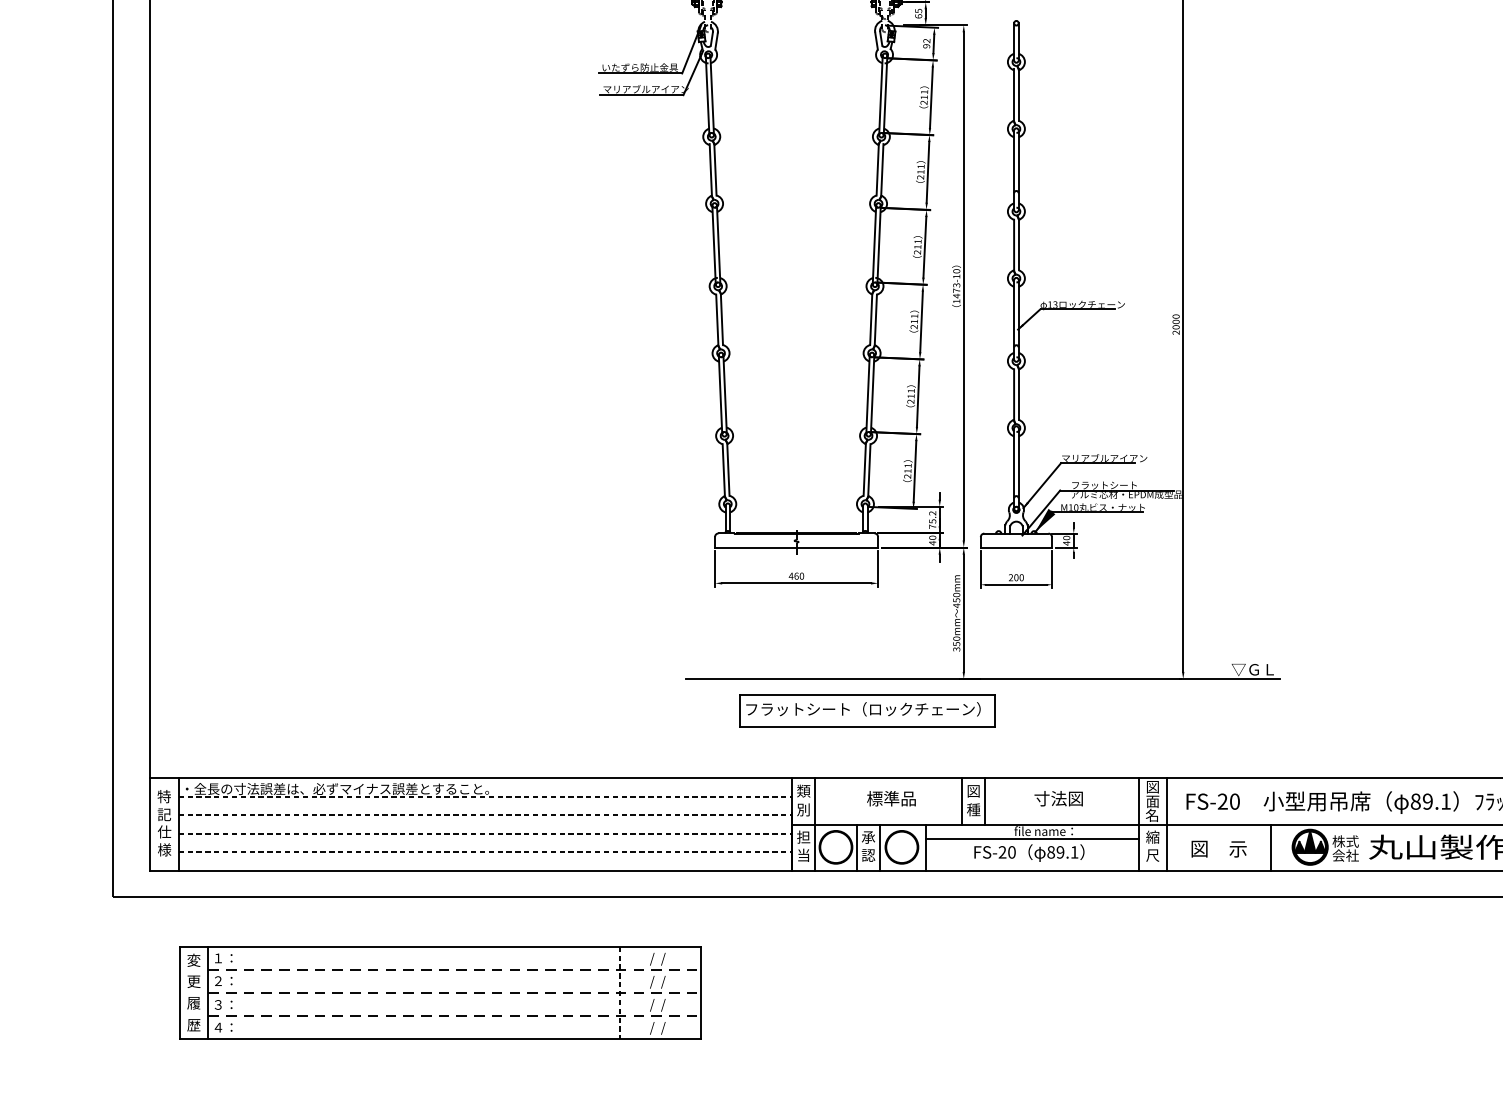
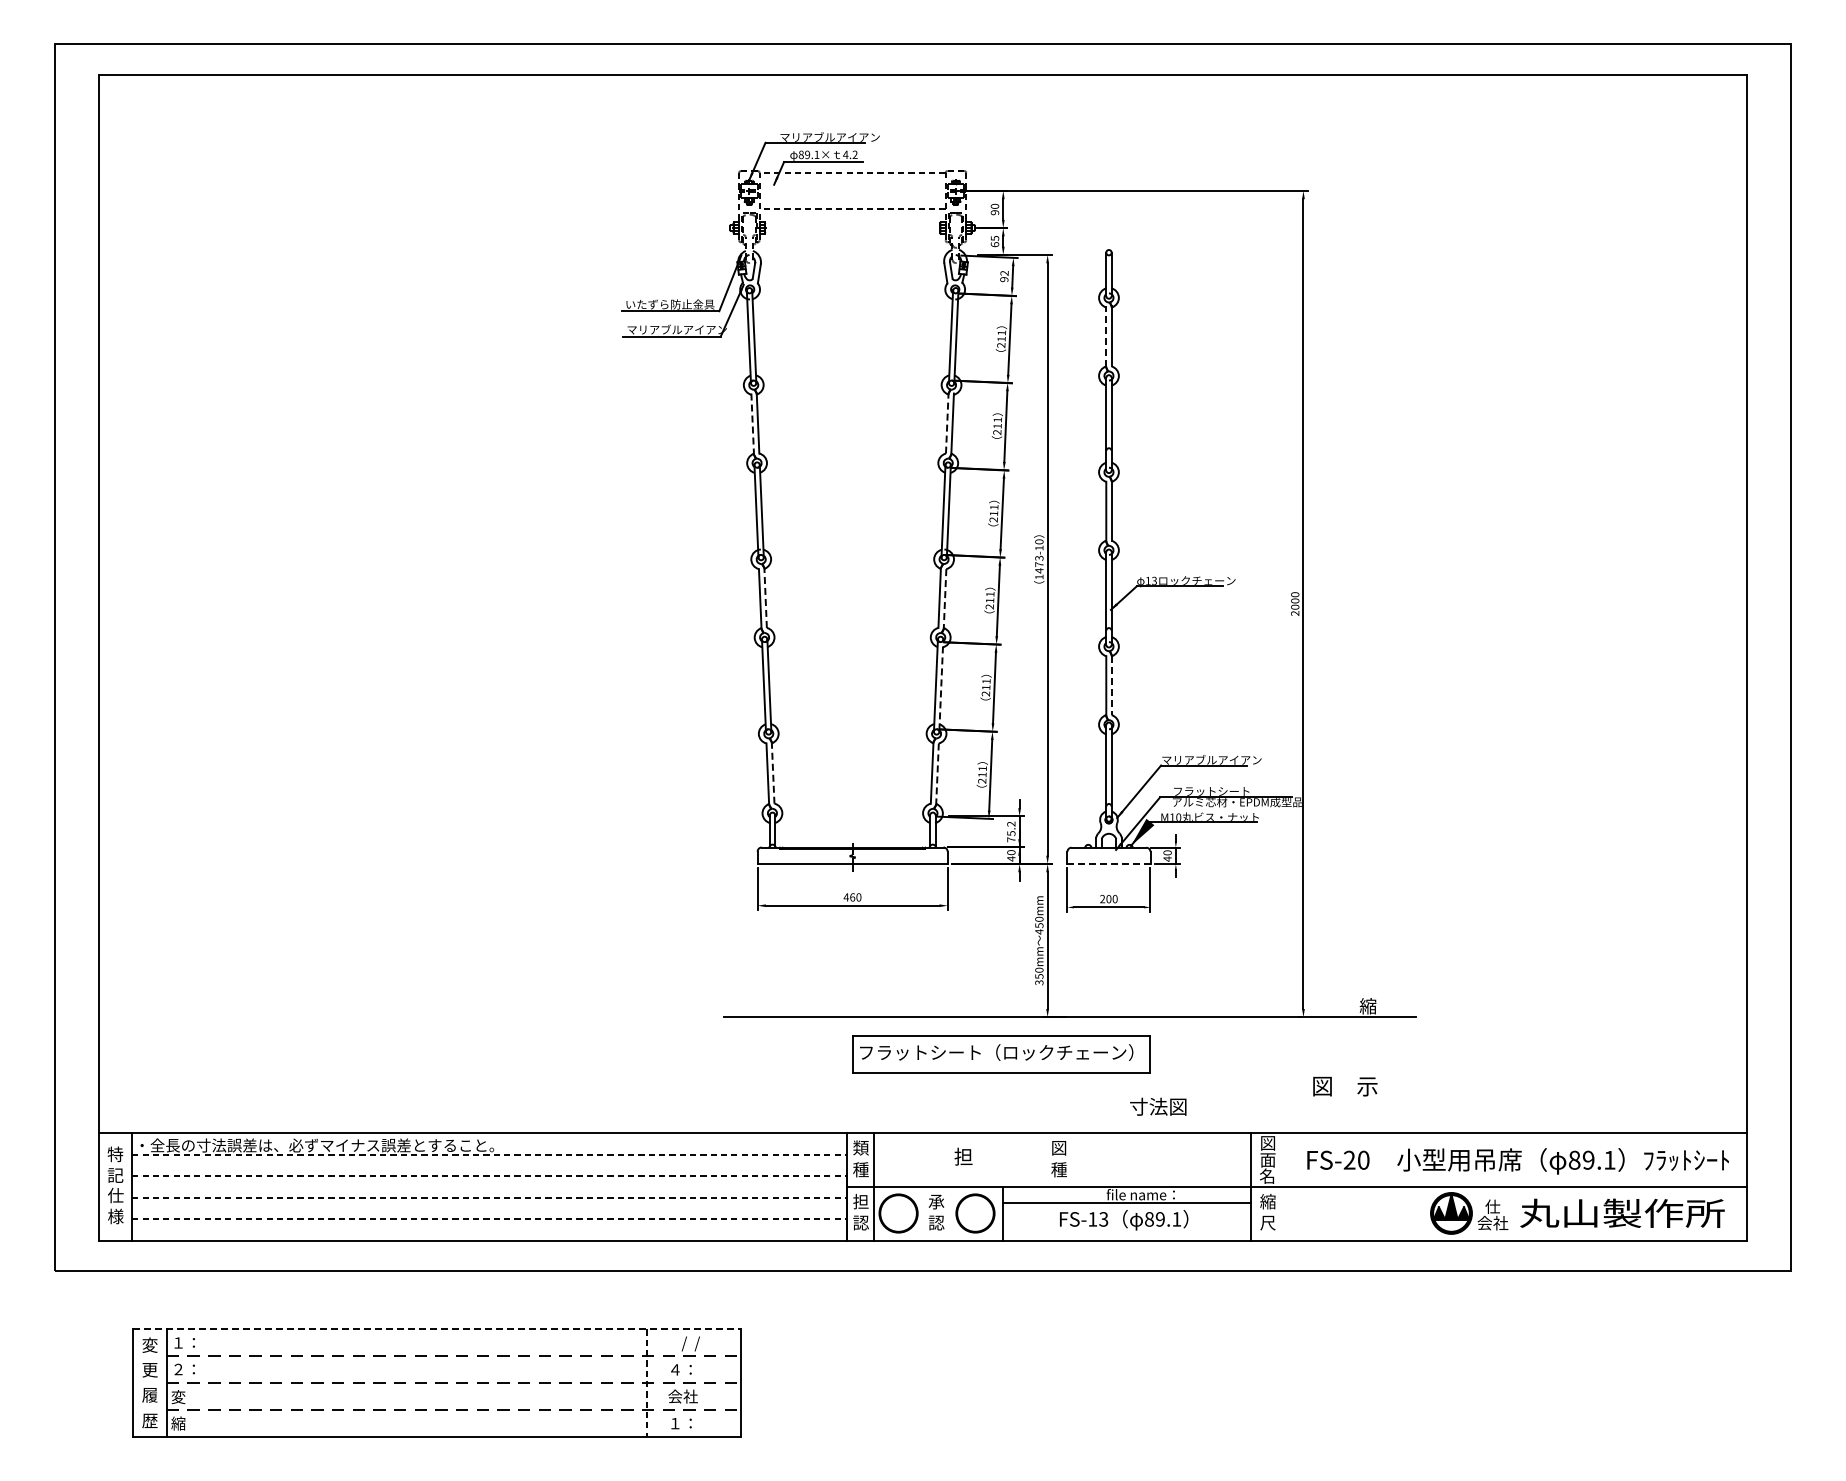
line: (1014, 94) -> (1106, 335), solid -> dashed
line: (877, 169) -> (947, 423), solid -> dashed
line: (710, 170) -> (752, 424), solid -> dashed
line: (721, 319) -> (765, 598), solid -> dashed
line: (876, 319) -> (945, 598), solid -> dashed
line: (872, 393) -> (941, 684), solid -> dashed
line: (1018, 394) -> (1111, 685), solid -> dashed
line: (728, 469) -> (773, 772), solid -> dashed
line: (869, 470) -> (937, 774), solid -> dashed
line: (1016, 548) -> (1108, 864), solid -> dashed
text: (1252, 669) -> (1384, 1006), ▽ＧＬ -> 縮
part: (867, 710) -> (1001, 1054), moved
text: (890, 798) -> (962, 1156), 標準品 -> 担
text: (1058, 798) -> (1158, 1106), moved
line: (961, 801) -> (1045, 1159), removed
line: (984, 801) -> (1071, 1159), removed
text: (803, 809) -> (860, 1169), 別 -> 種
line: (1166, 824) -> (1284, 1186), removed
text: (1345, 841) -> (1492, 1206), 株式 -> 仕
line: (856, 847) -> (922, 1213), removed
line: (879, 847) -> (949, 1213), removed
line: (1270, 847) -> (1405, 1213), removed
text: (1219, 849) -> (1345, 1086), moved
text: (1007, 852) -> (1098, 1219), FS-20 -> FS-13
text: (803, 855) -> (860, 1222), 当 -> 認
line: (440, 946) -> (437, 1329), solid -> dashed
text: (653, 981) -> (685, 1370), /  / -> ４：
text: (221, 1005) -> (182, 1397), ３： -> 変
text: (651, 1005) -> (683, 1397), /  / -> 会社
text: (221, 1027) -> (182, 1423), ４： -> 縮
text: (653, 1028) -> (685, 1424), /  / -> １：

